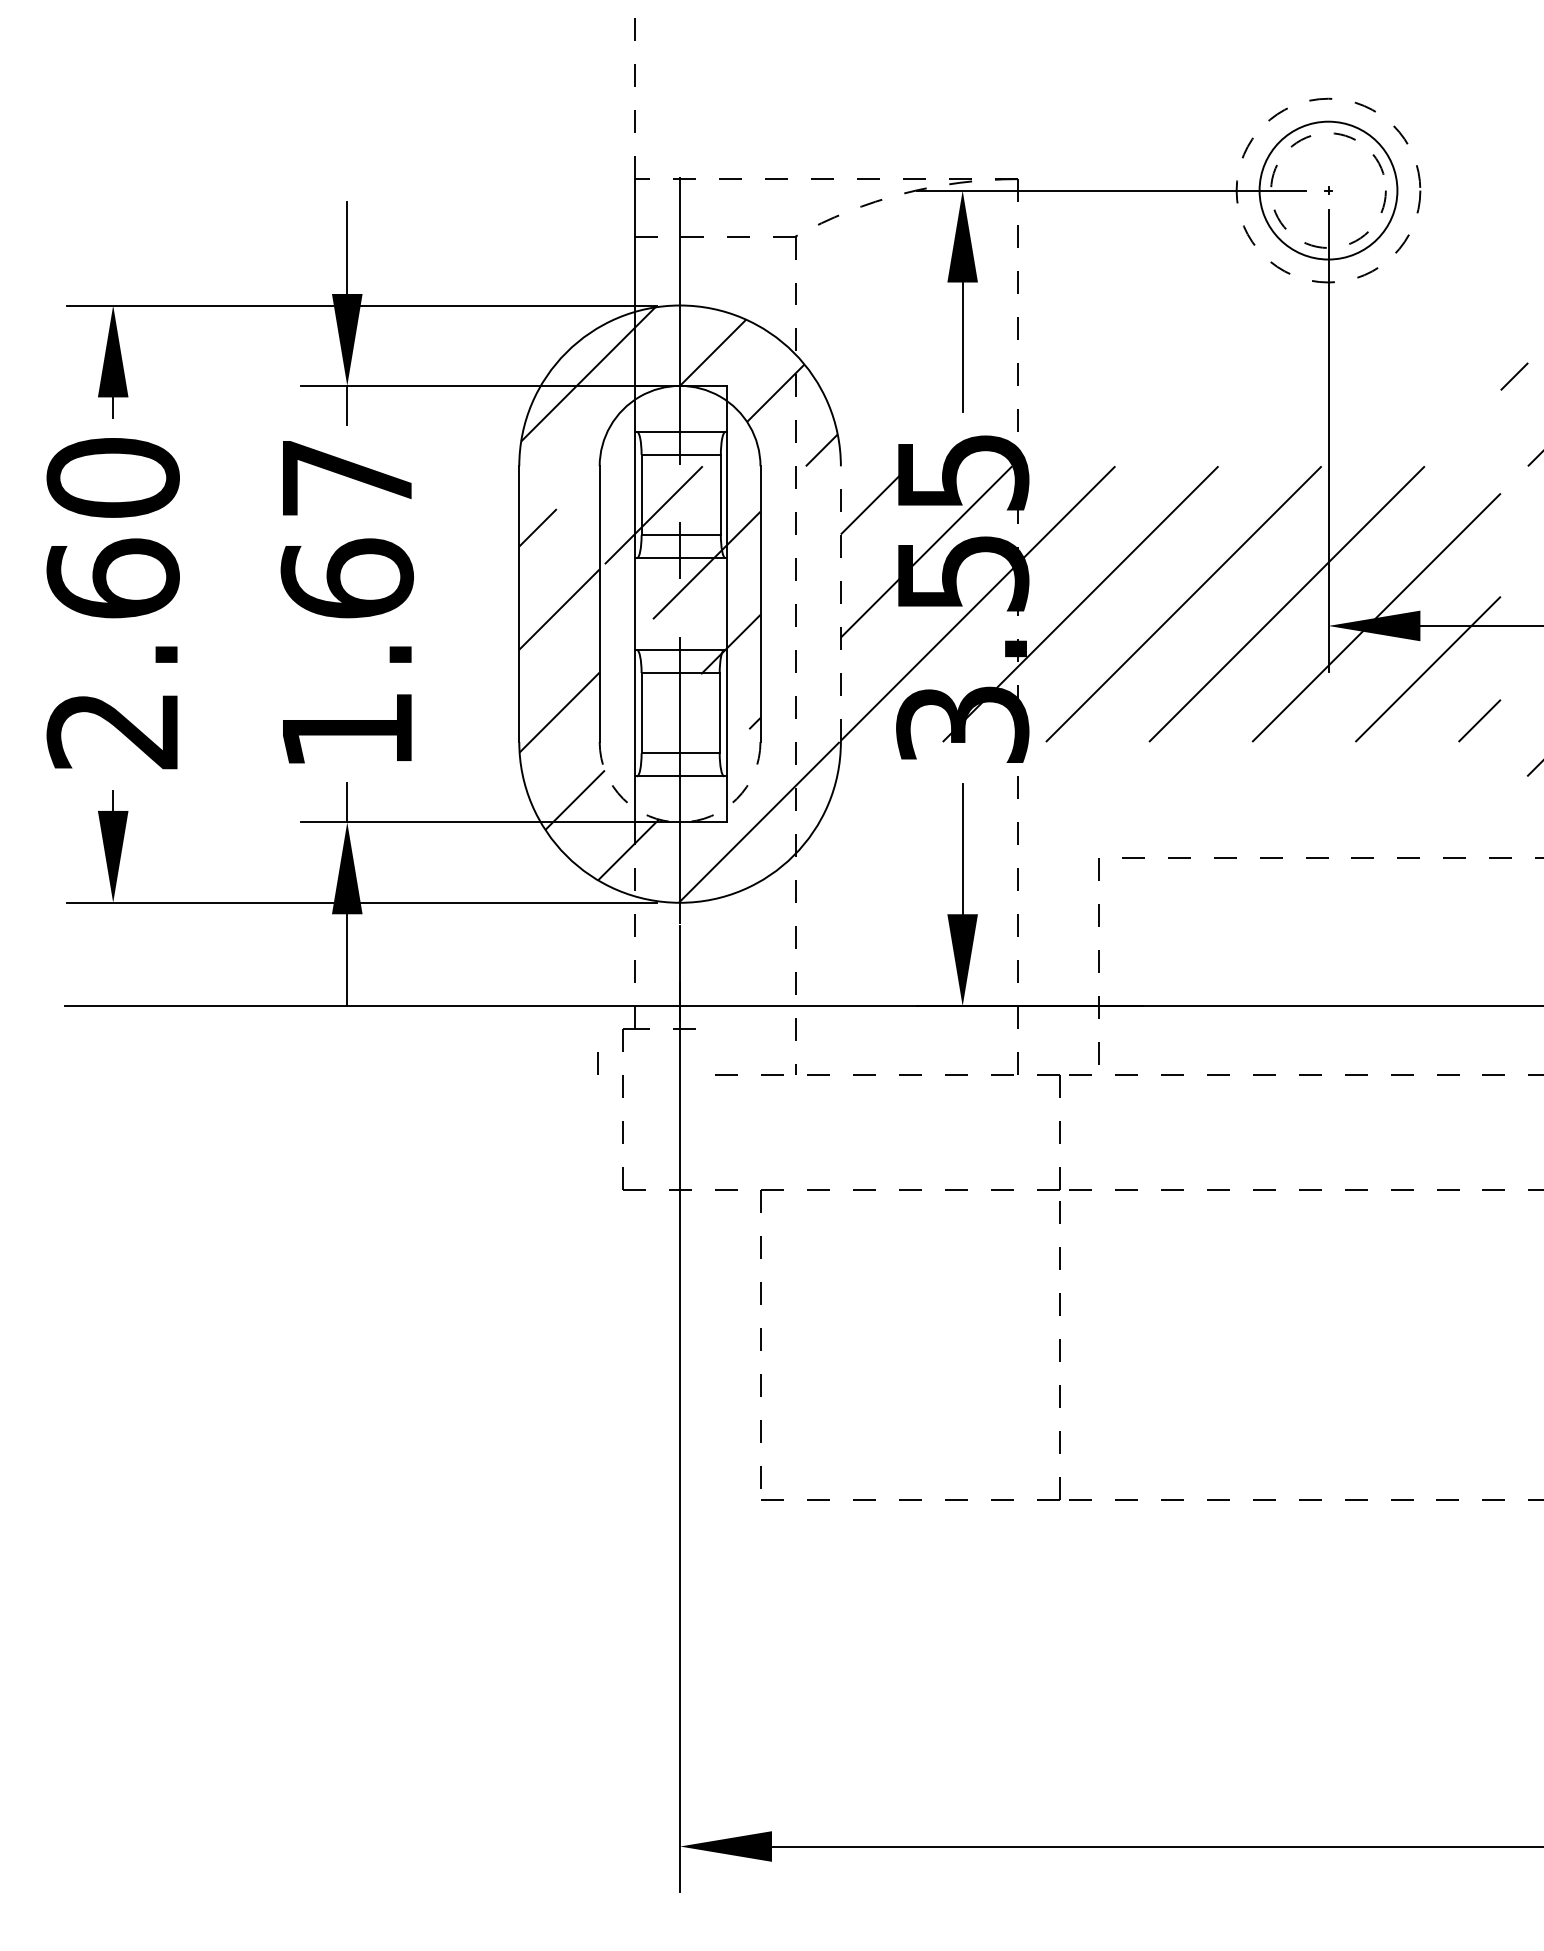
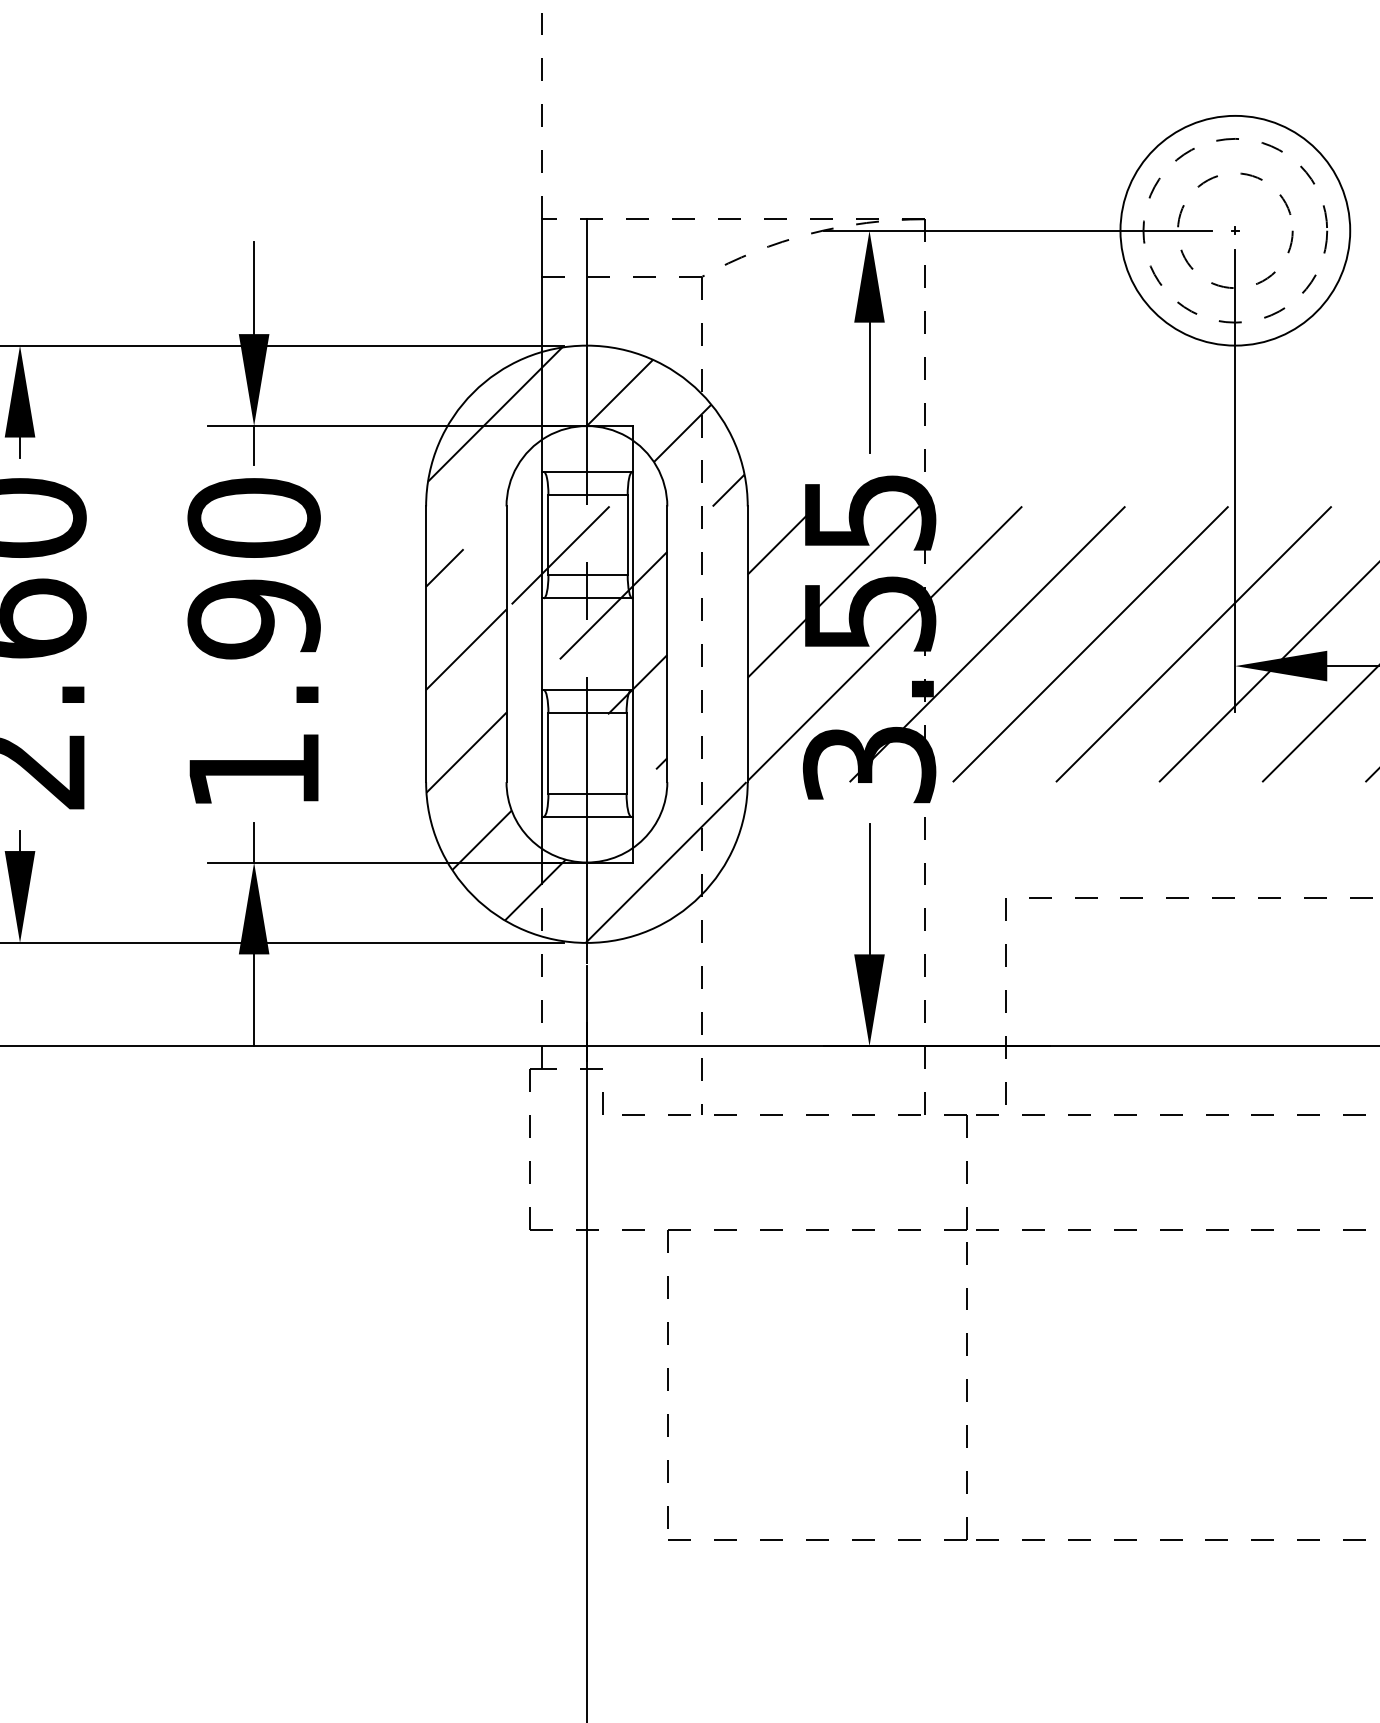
circle: (1328, 190) -> (1235, 230), size x1.67
text: (347, 528) -> (254, 568), 1.67 -> 1.90
line: (840, 604) -> (747, 644), dashed -> solid
arc: (680, 822) -> (587, 862), dashed -> solid
line: (597, 1063) -> (602, 1103), moved

